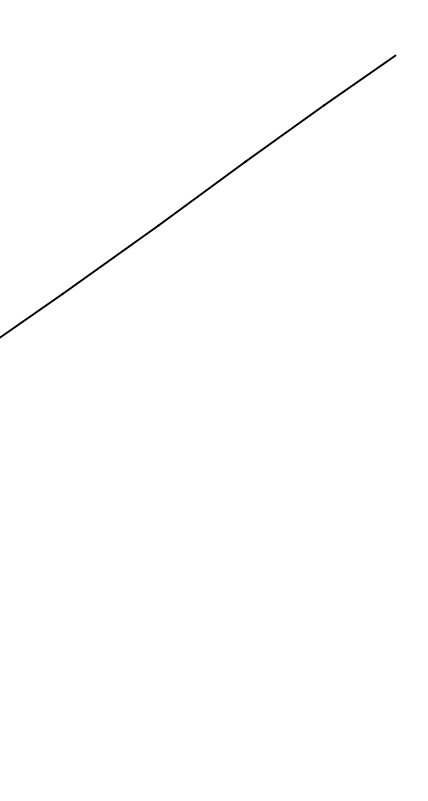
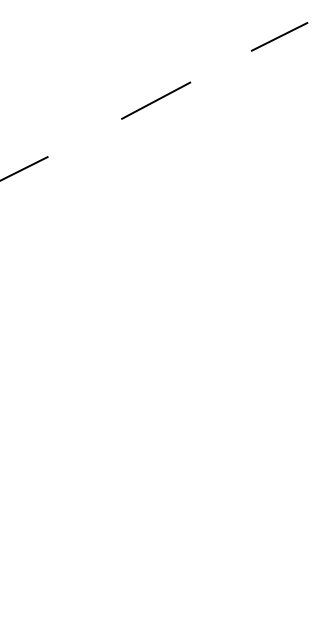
line: (284, 133) -> (220, 66), removed
line: (110, 259) -> (84, 137), removed

